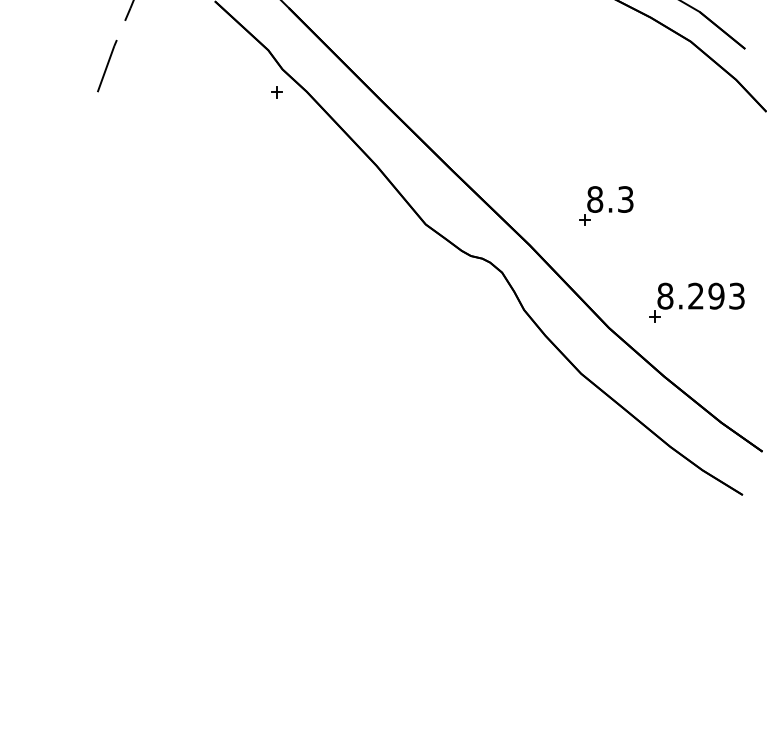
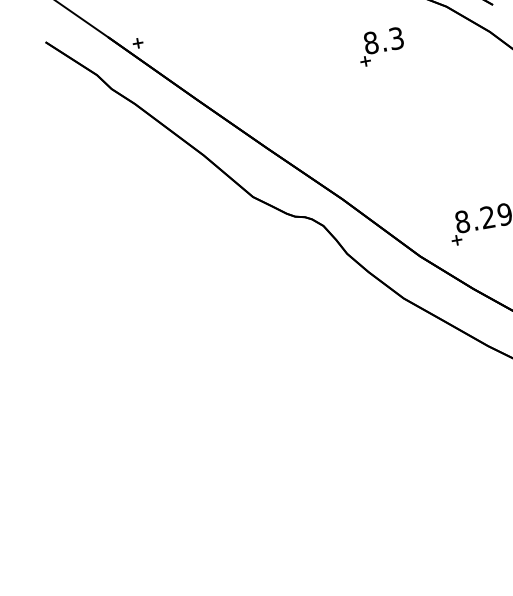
part: (276, 92) -> (137, 43), moved
part: (606, 205) -> (381, 46), moved

